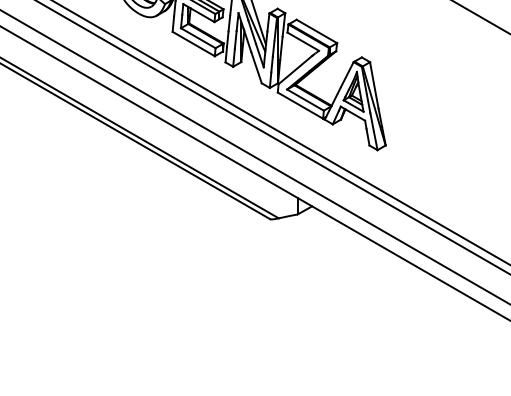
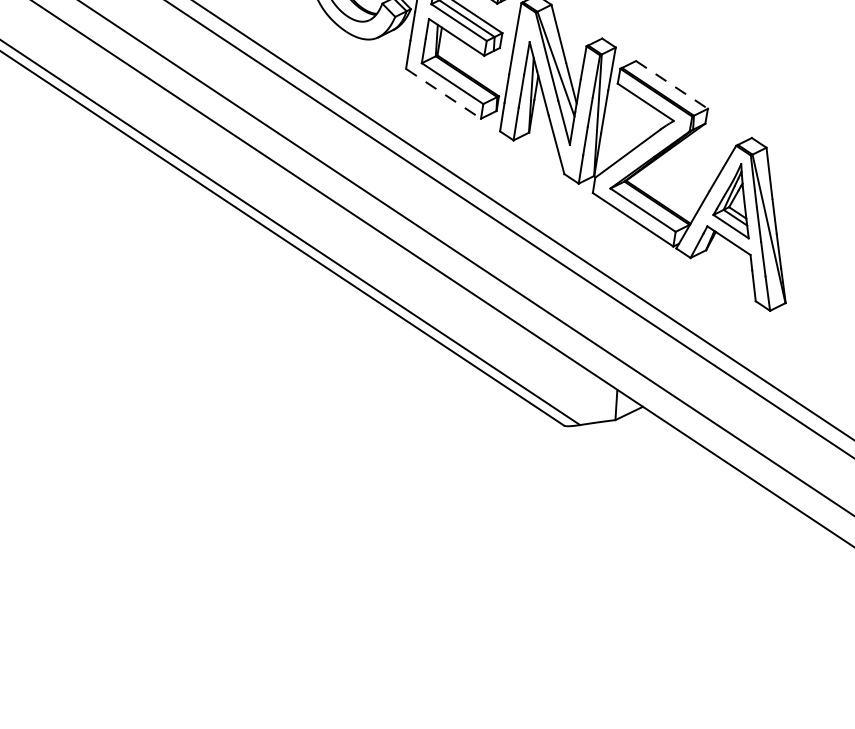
line: (317, 31) -> (673, 85), solid -> dashed
line: (194, 44) -> (444, 94), solid -> dashed

